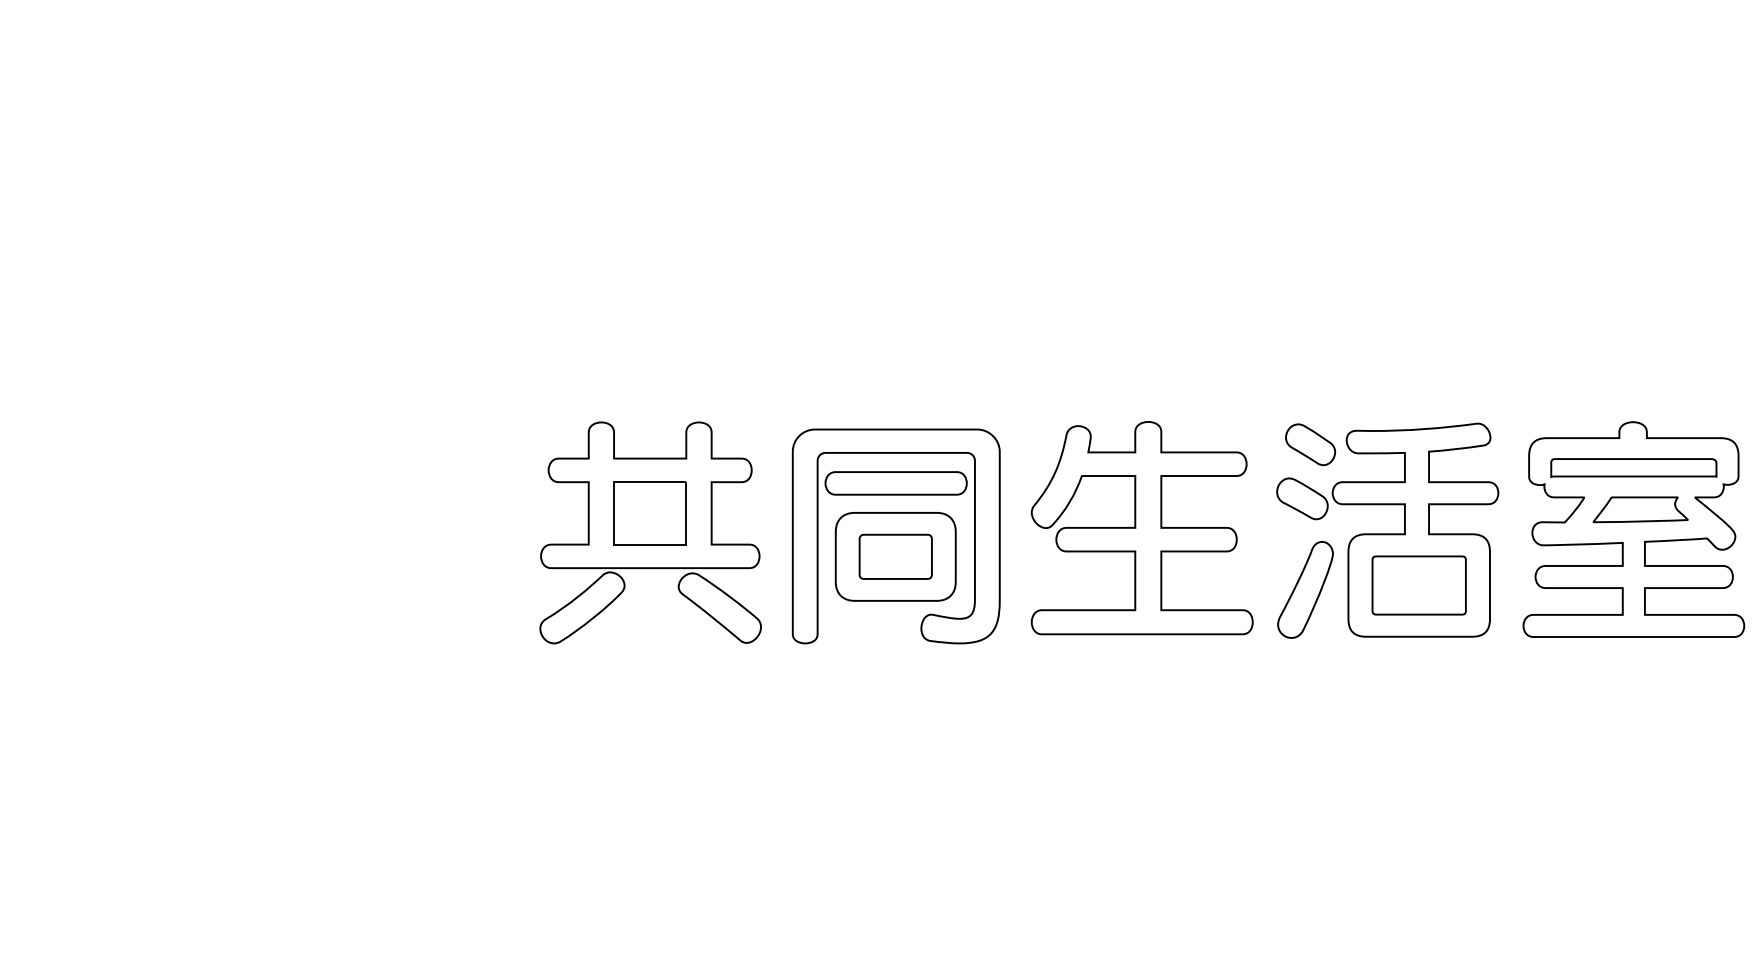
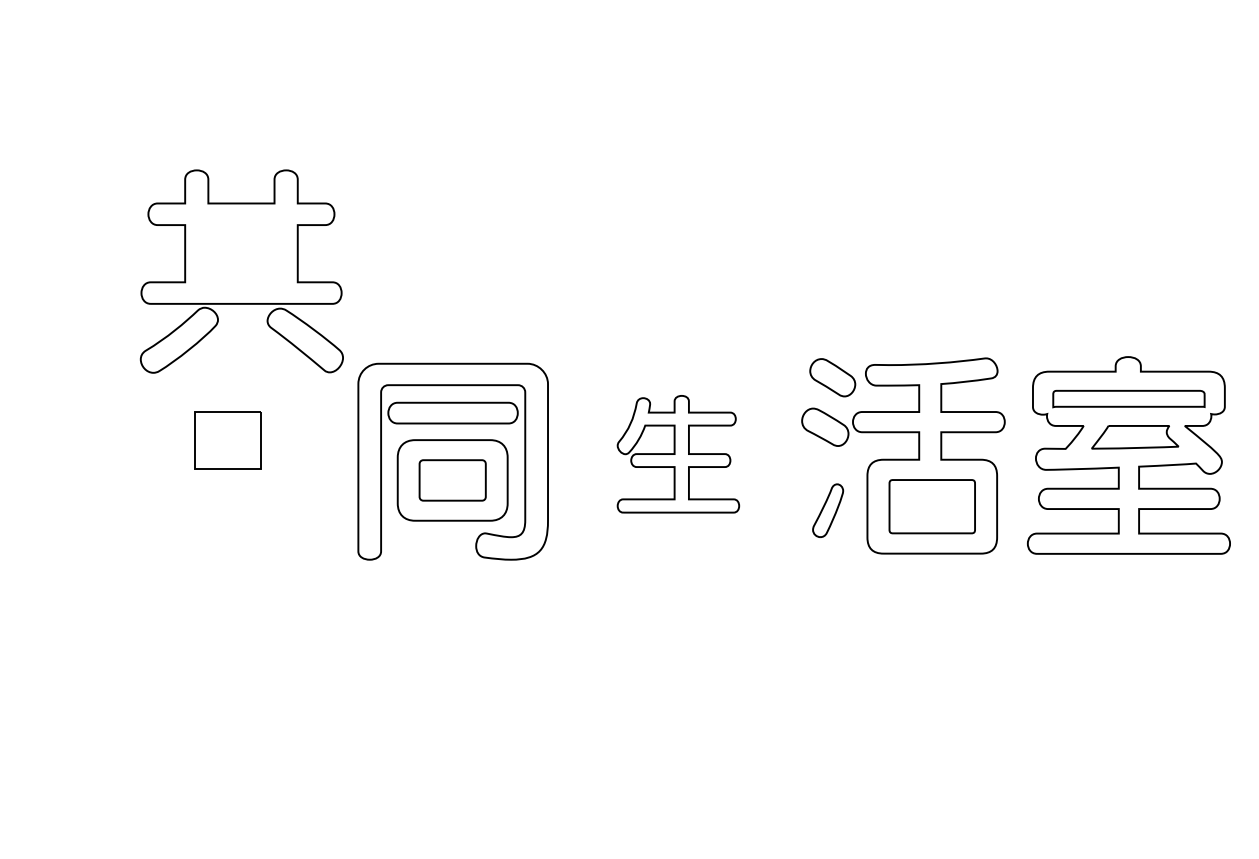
part: (1141, 528) -> (677, 454), size x0.6
part: (650, 532) -> (241, 271), moved
part: (1305, 589) -> (828, 510), size x0.6

